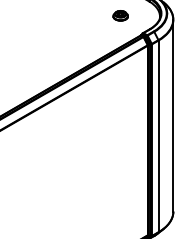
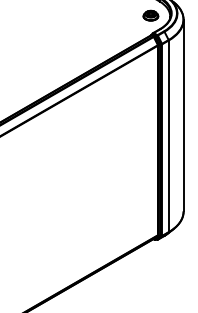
part: (120, 15) -> (150, 15), moved

